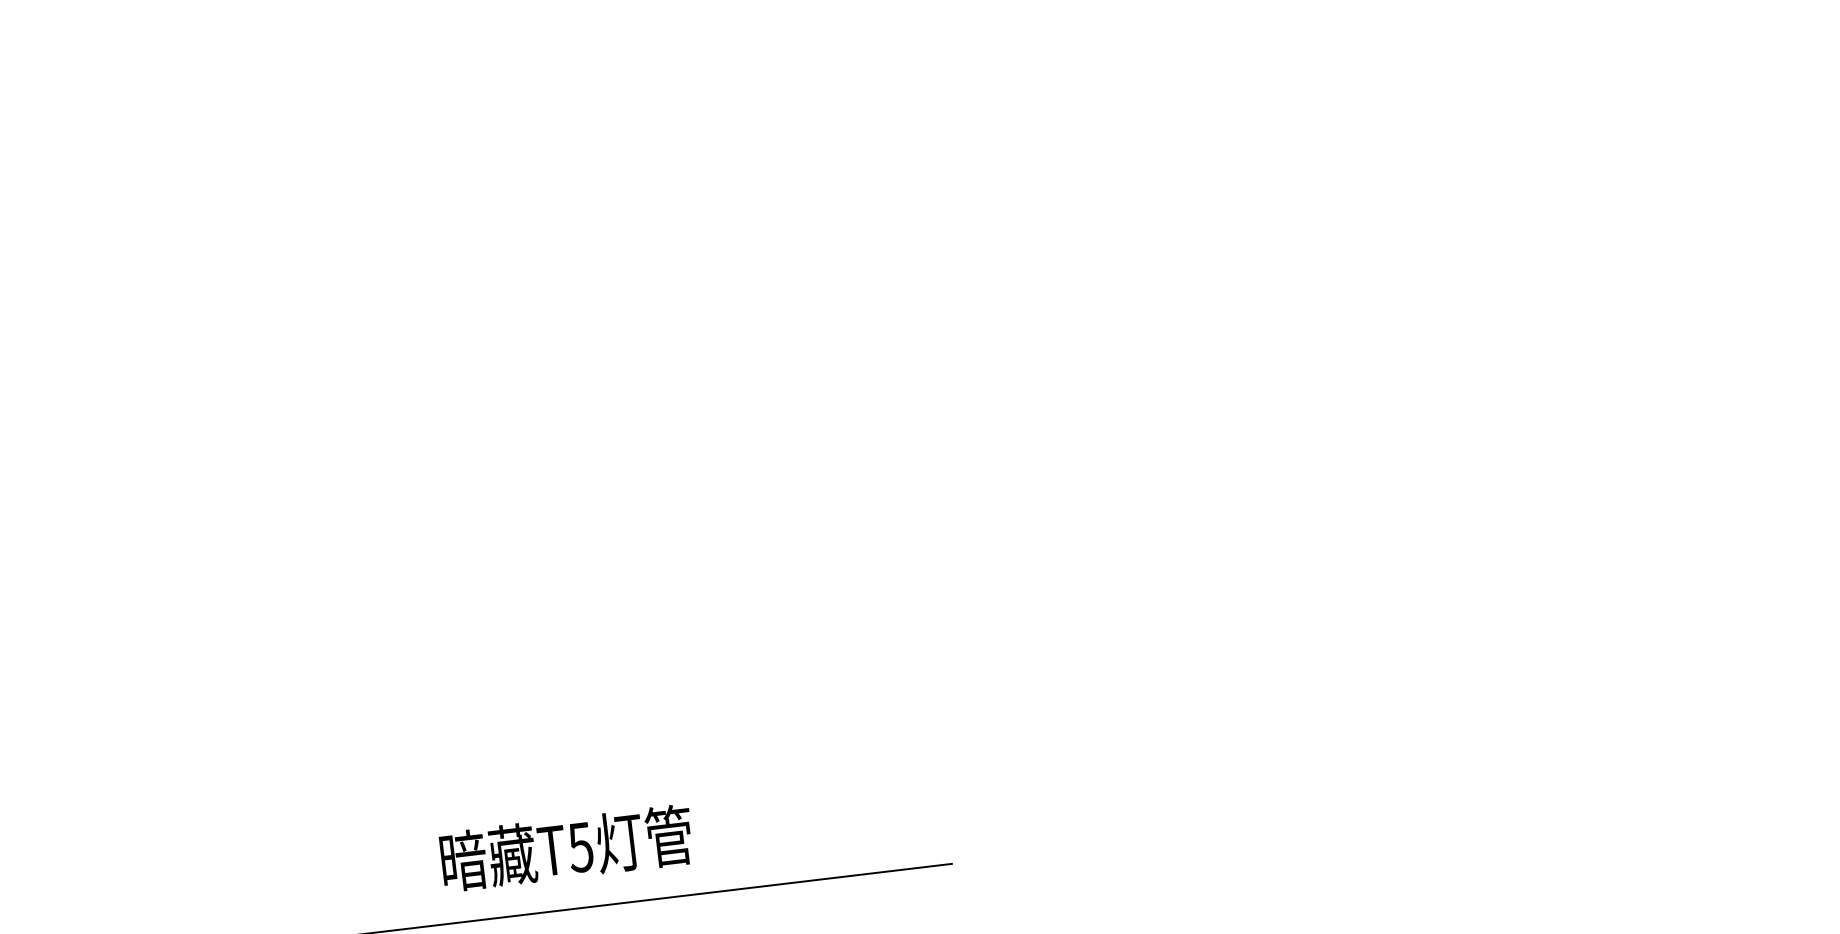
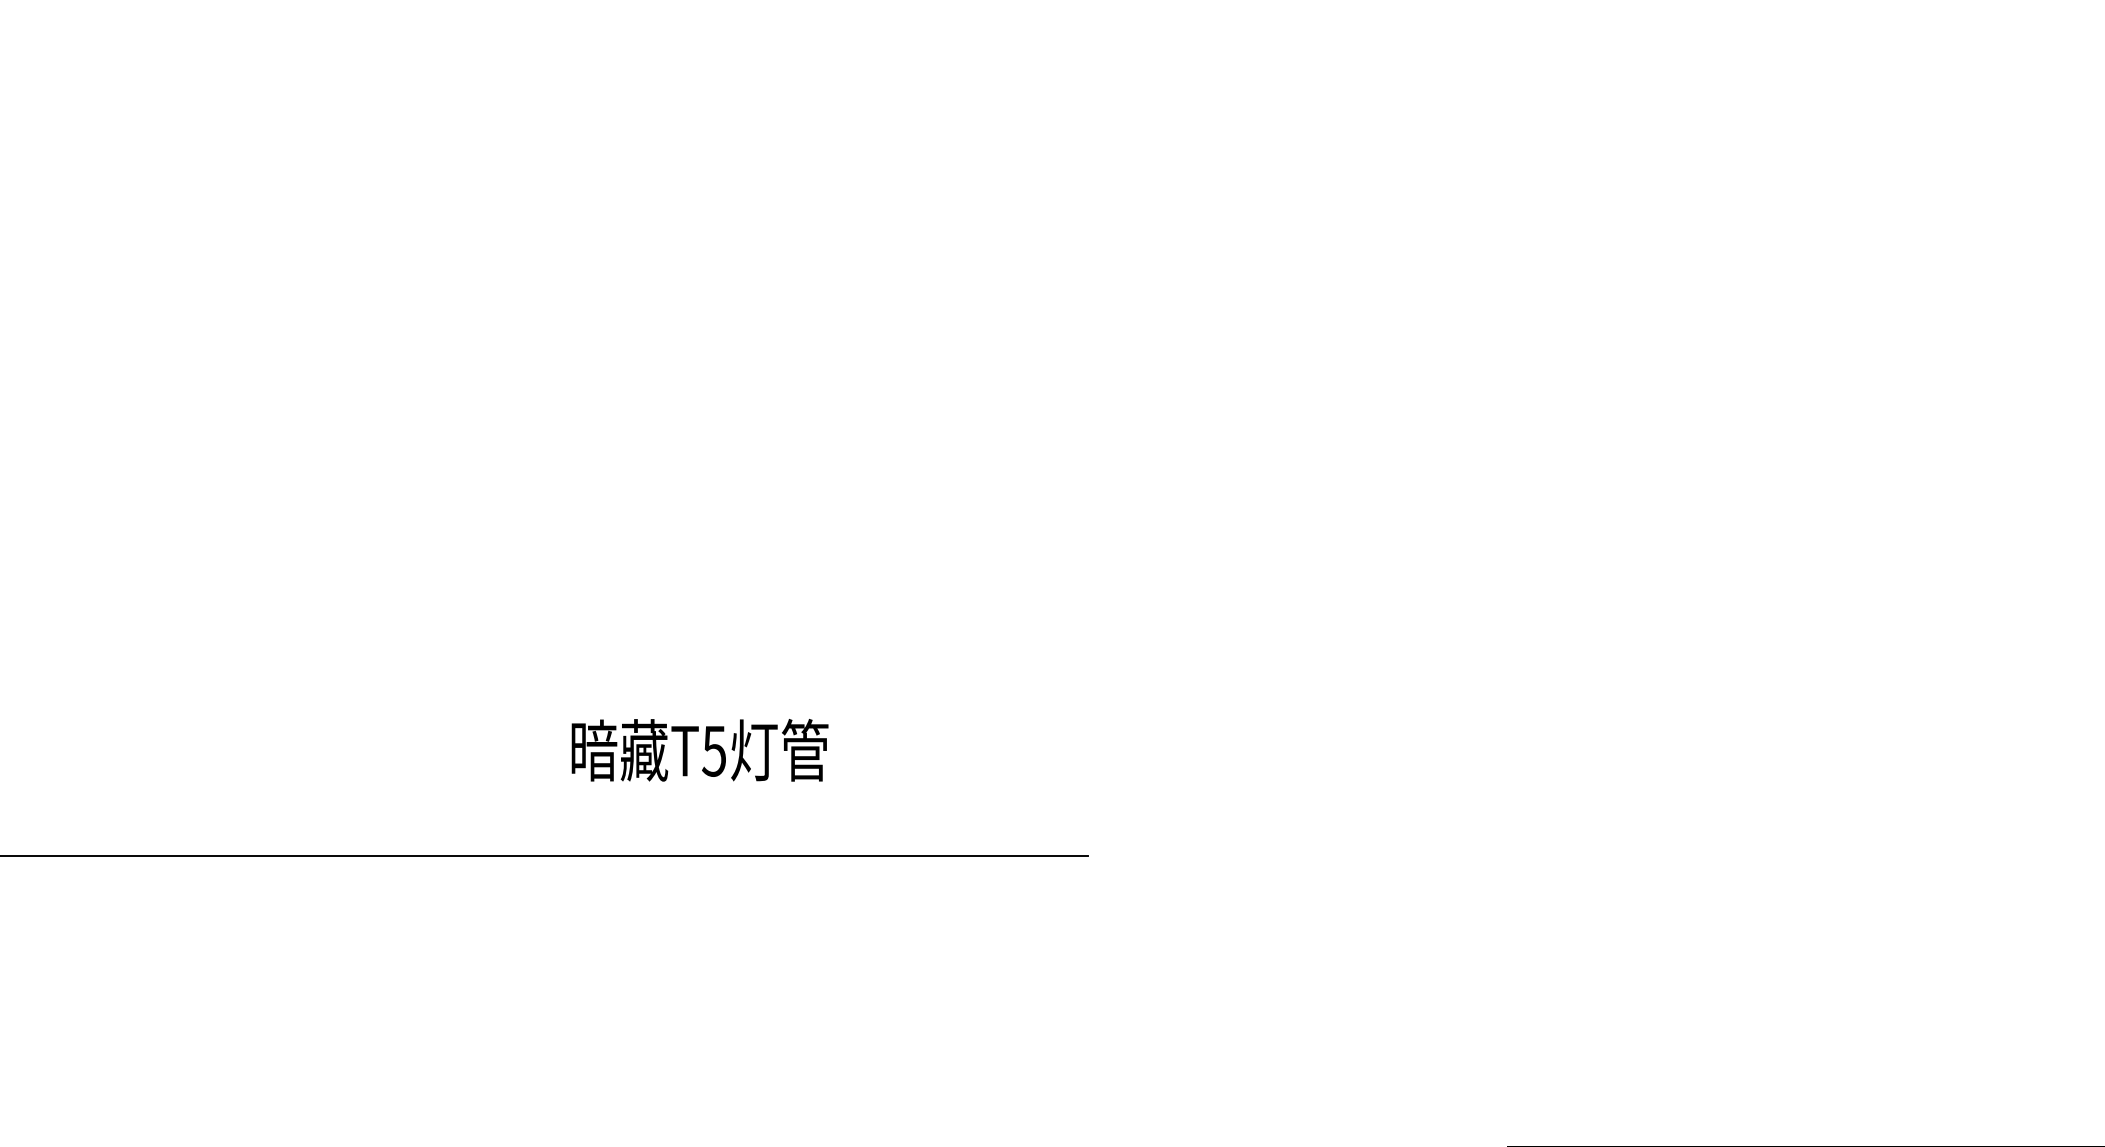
text: (566, 848) -> (699, 750), moved

